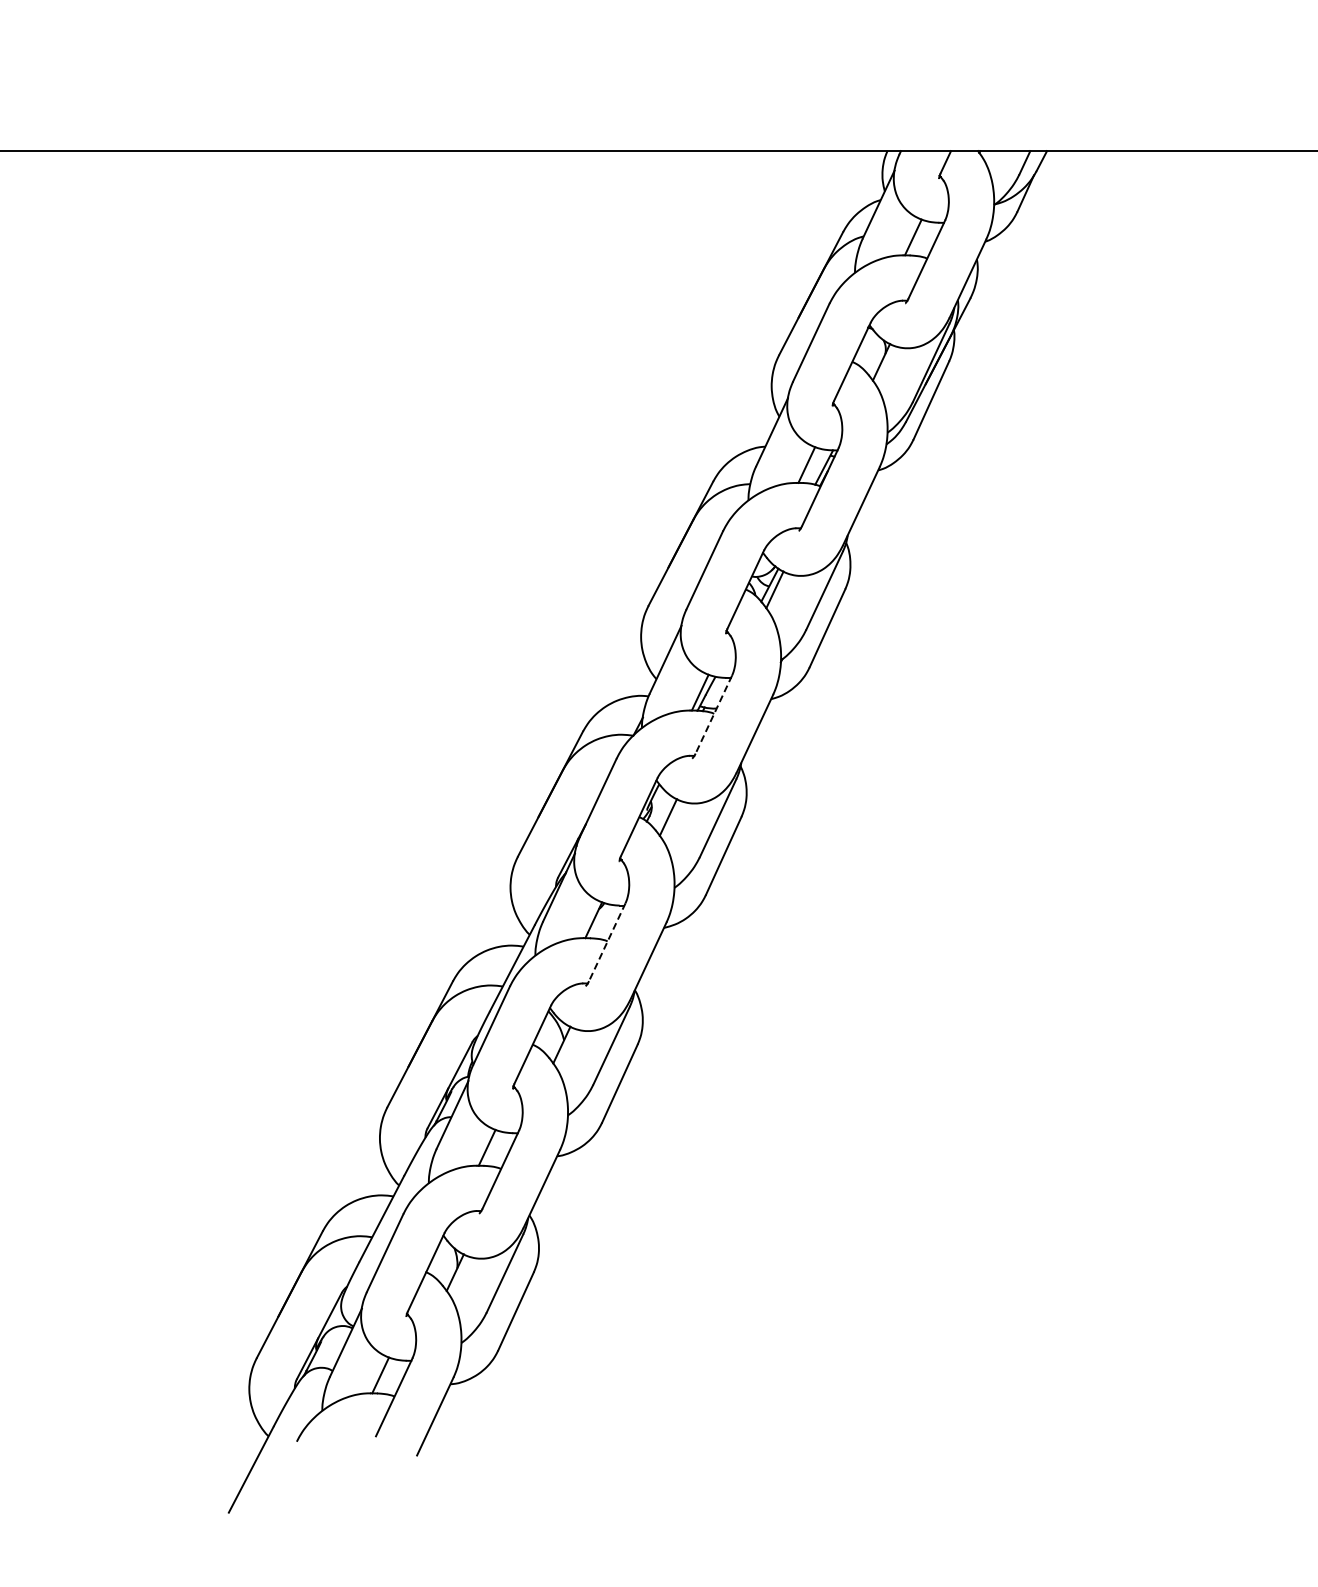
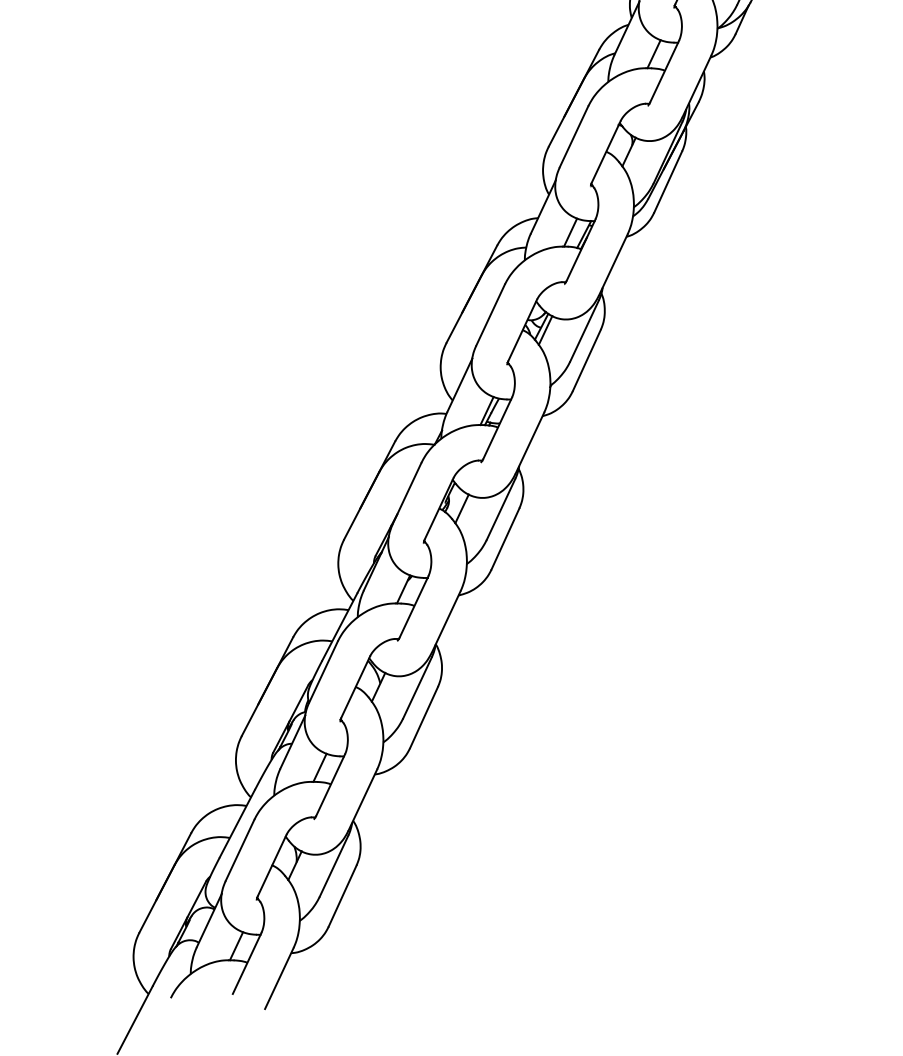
line: (713, 714) -> (497, 428), dashed -> solid
line: (607, 942) -> (414, 606), dashed -> solid

